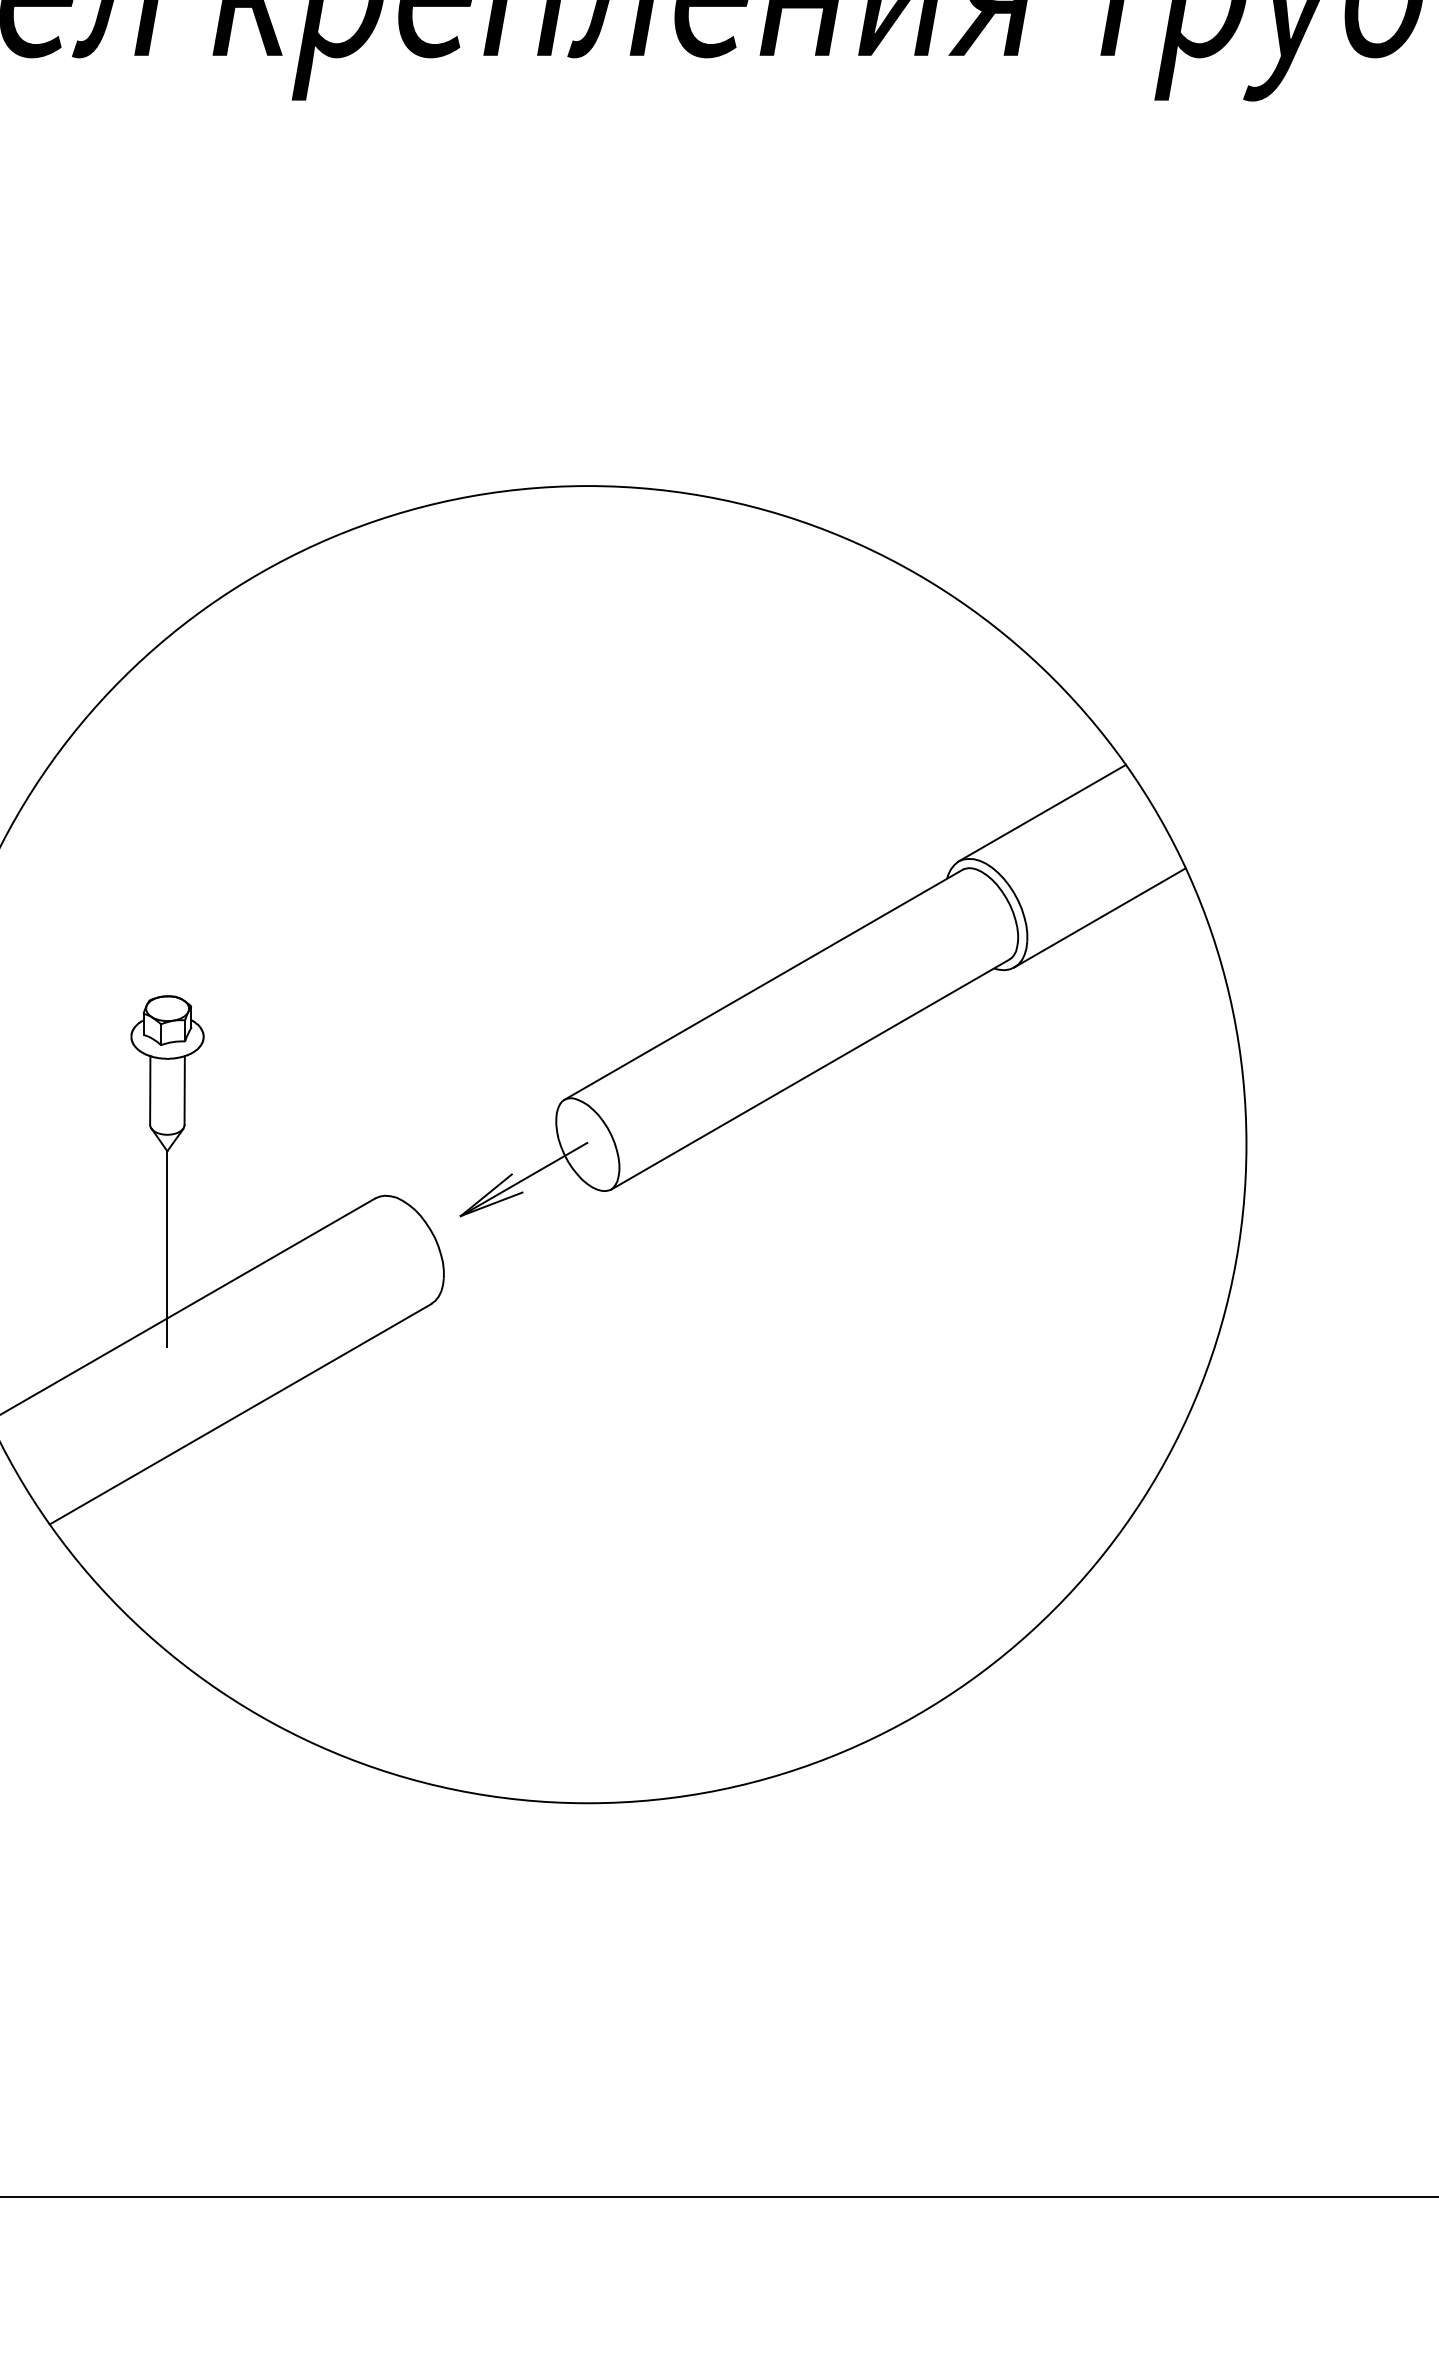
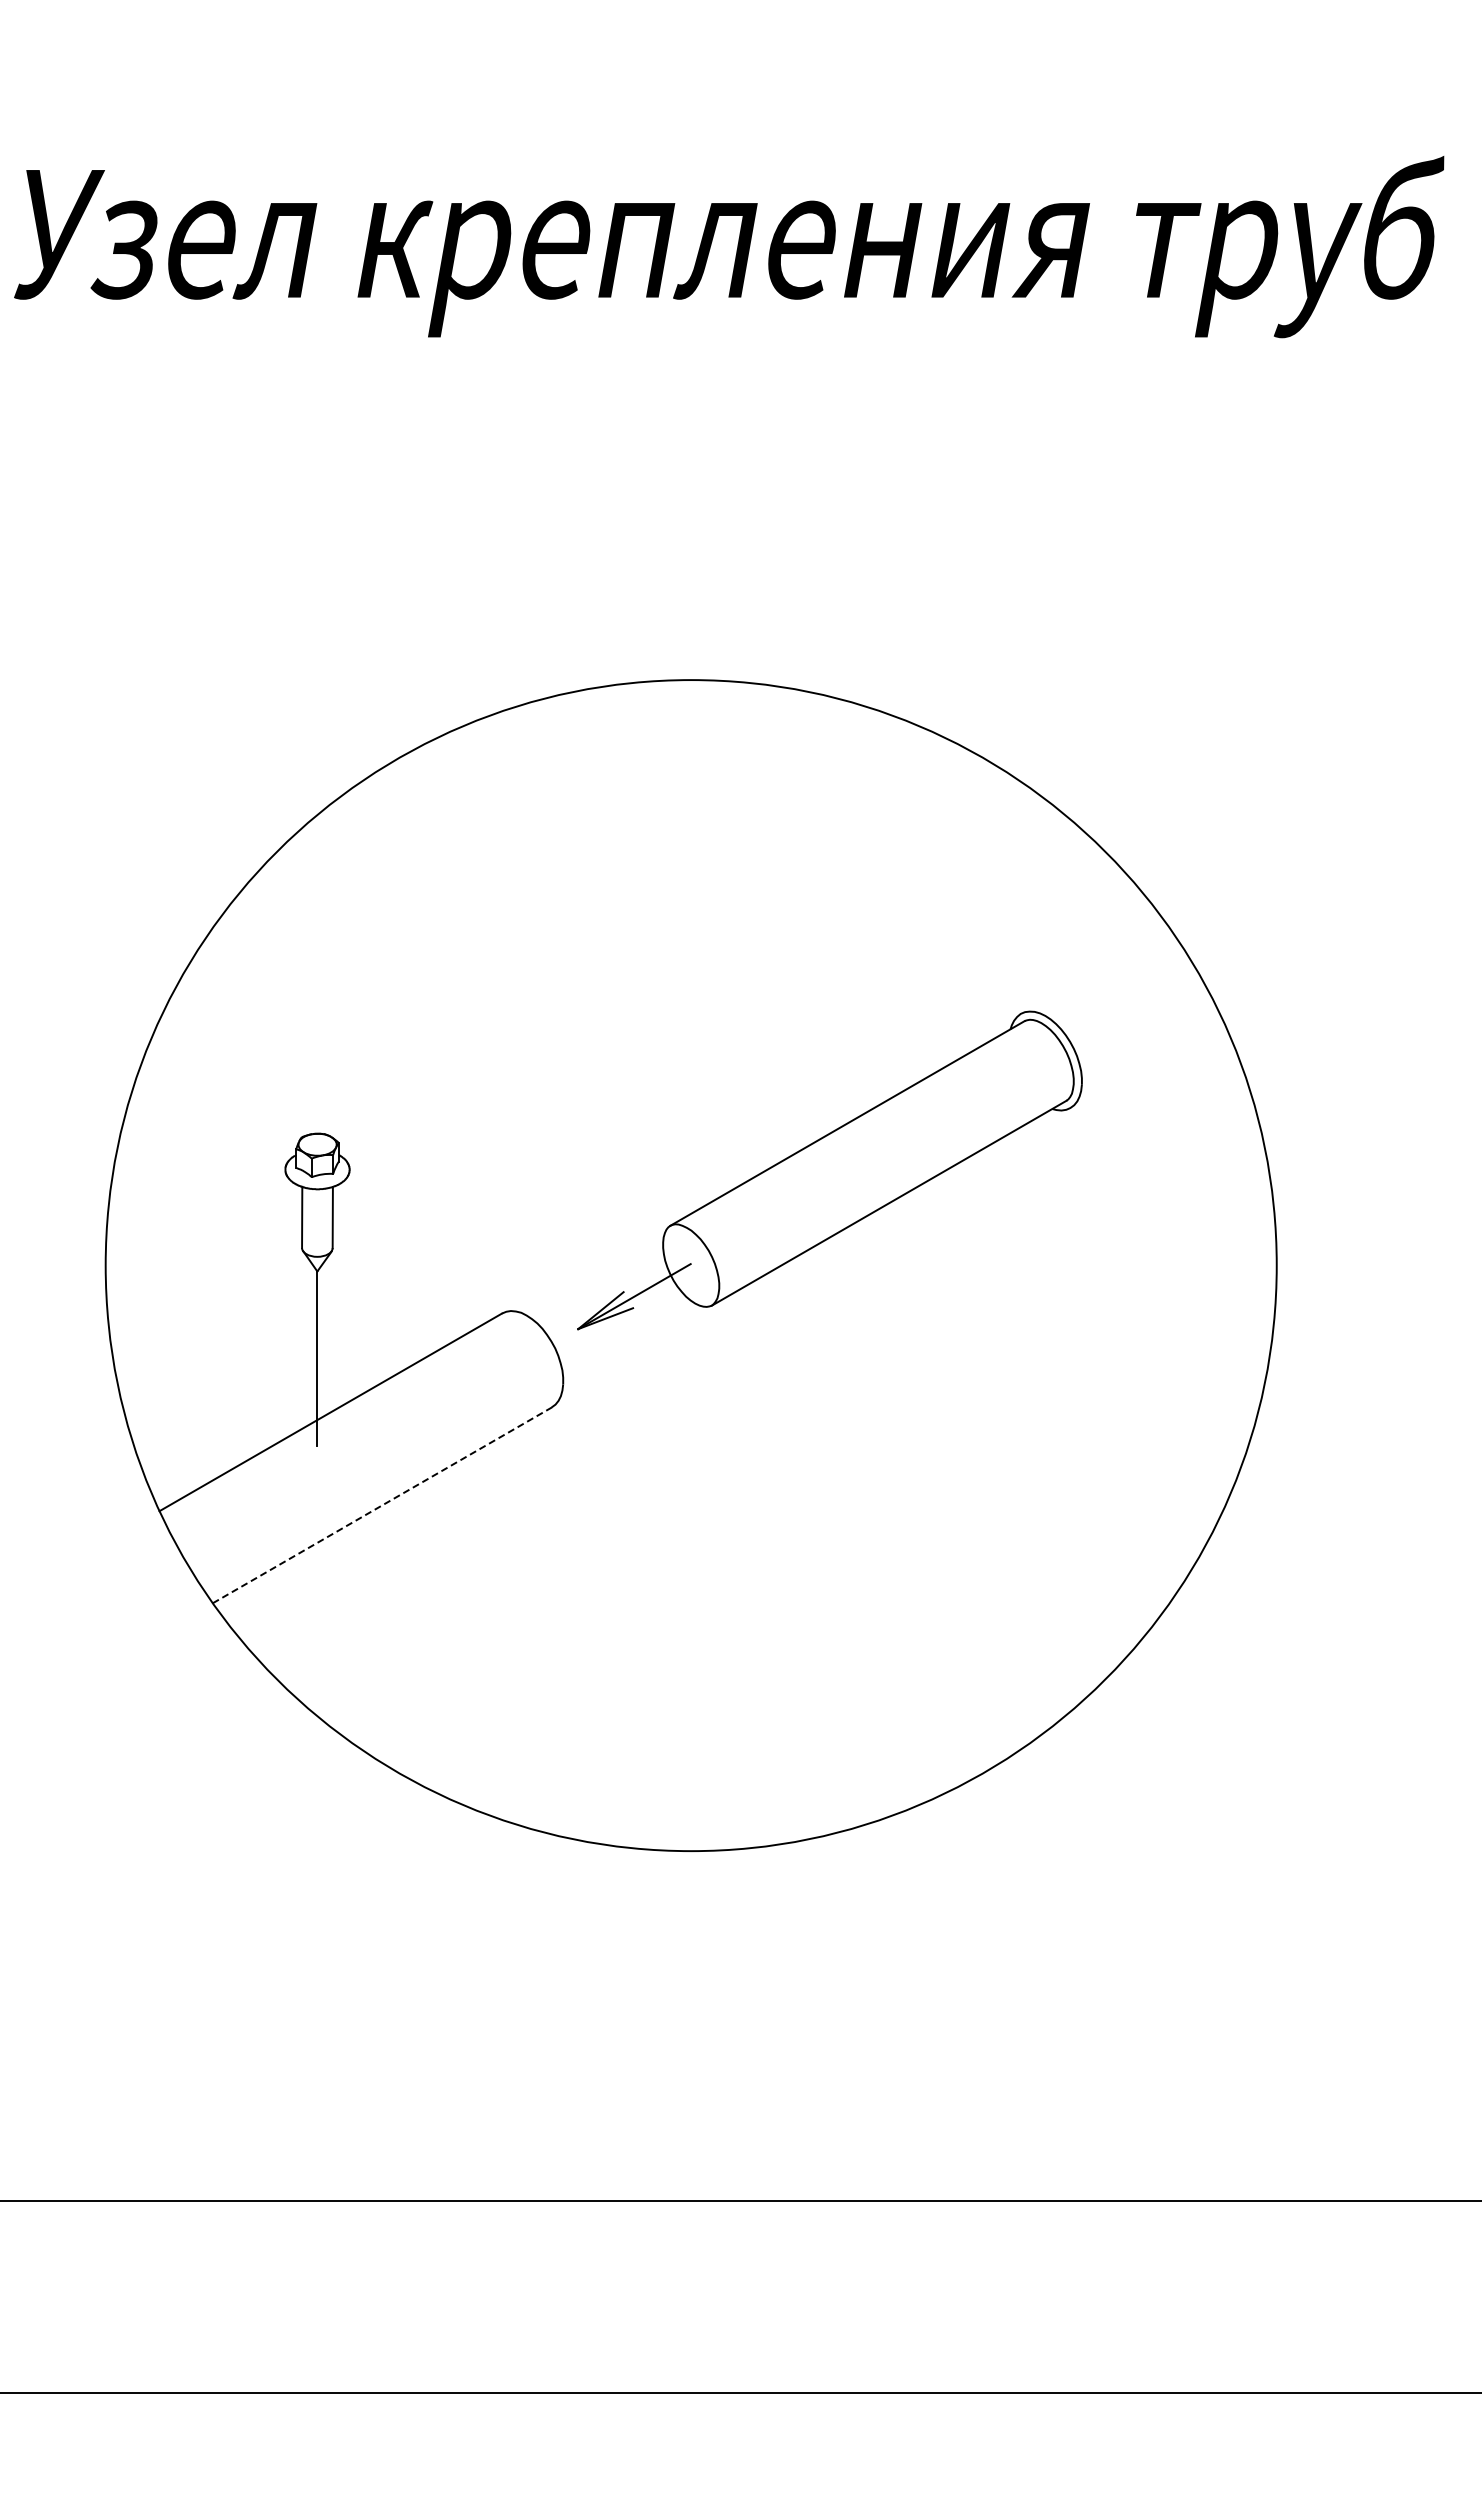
line: (1041, 812) -> (1094, 970), removed
line: (1099, 918) -> (1146, 1064), removed
line: (240, 1414) -> (382, 1505), solid -> dashed

